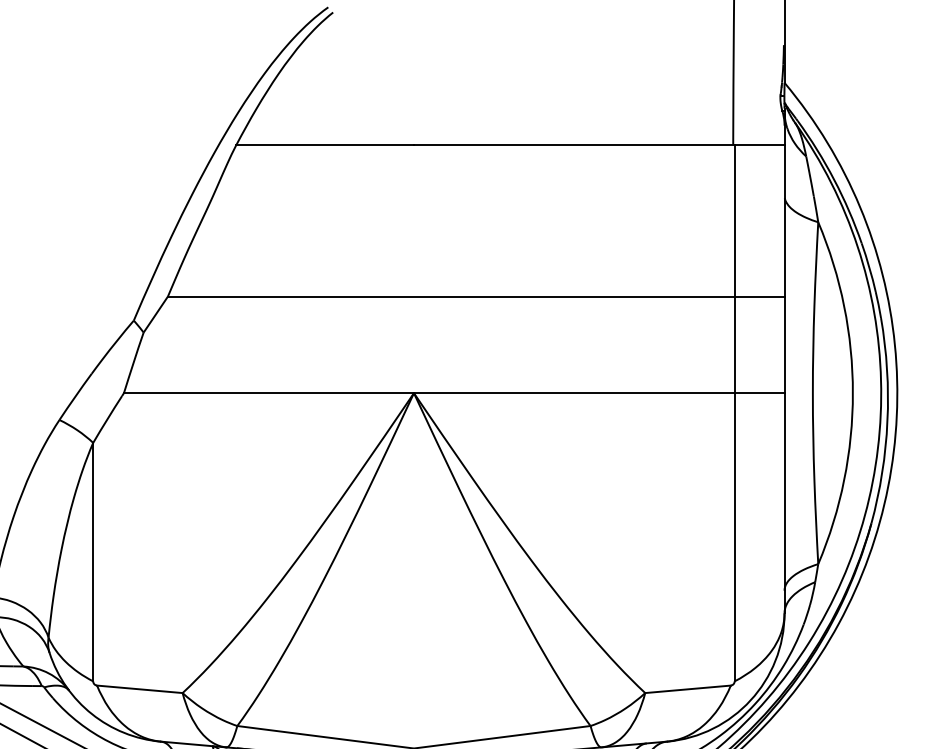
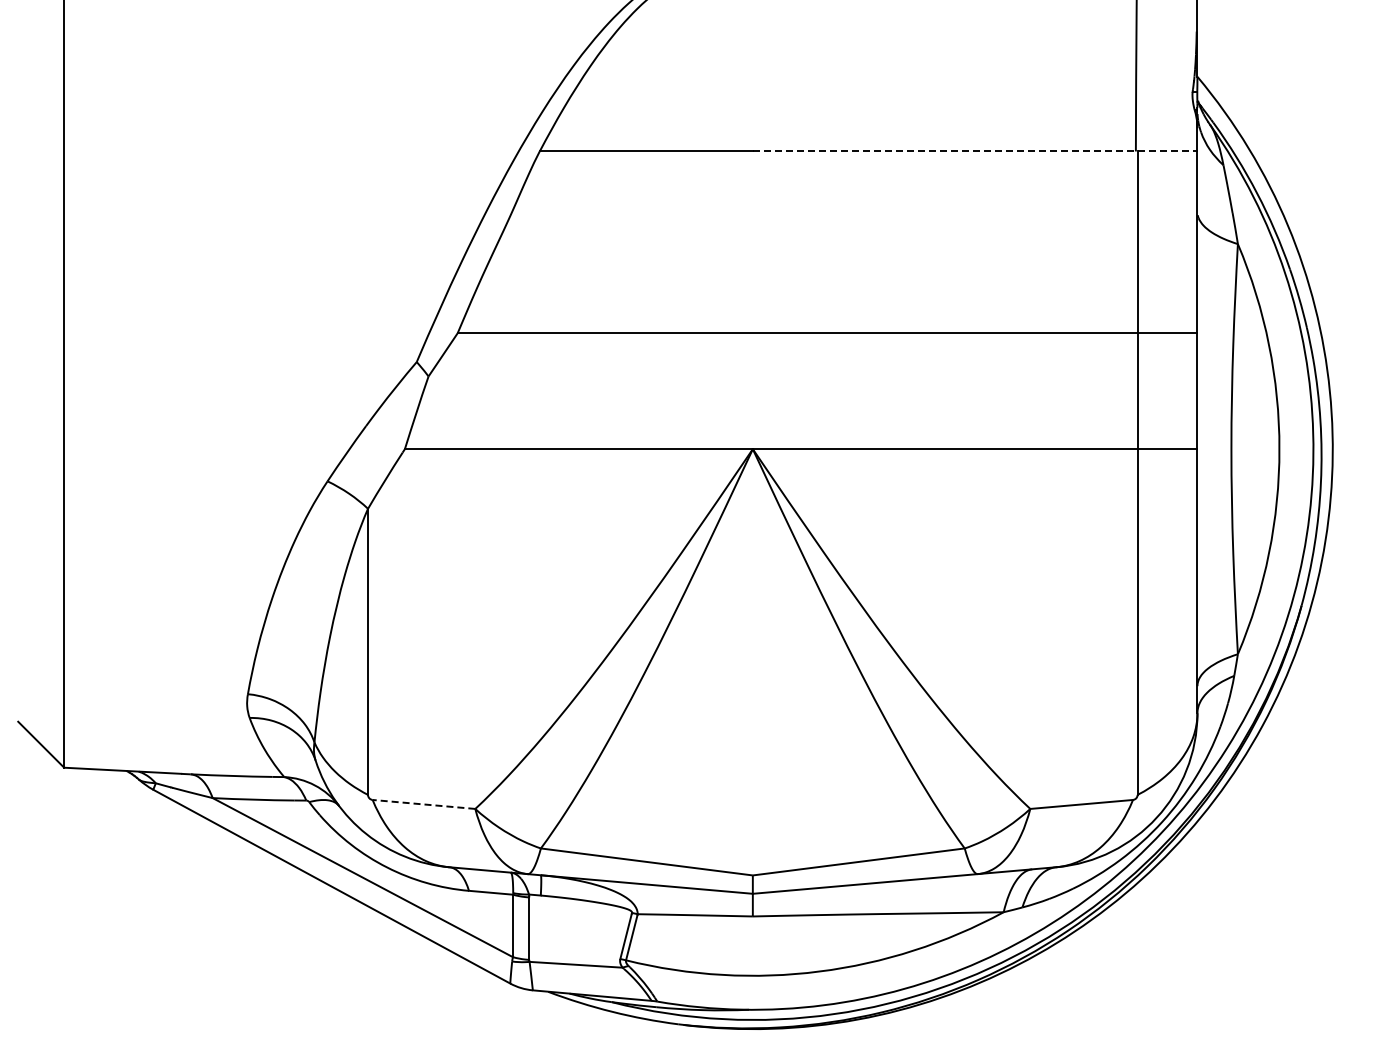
line: (599, 145) -> (975, 151), solid -> dashed
line: (139, 689) -> (423, 804), solid -> dashed

